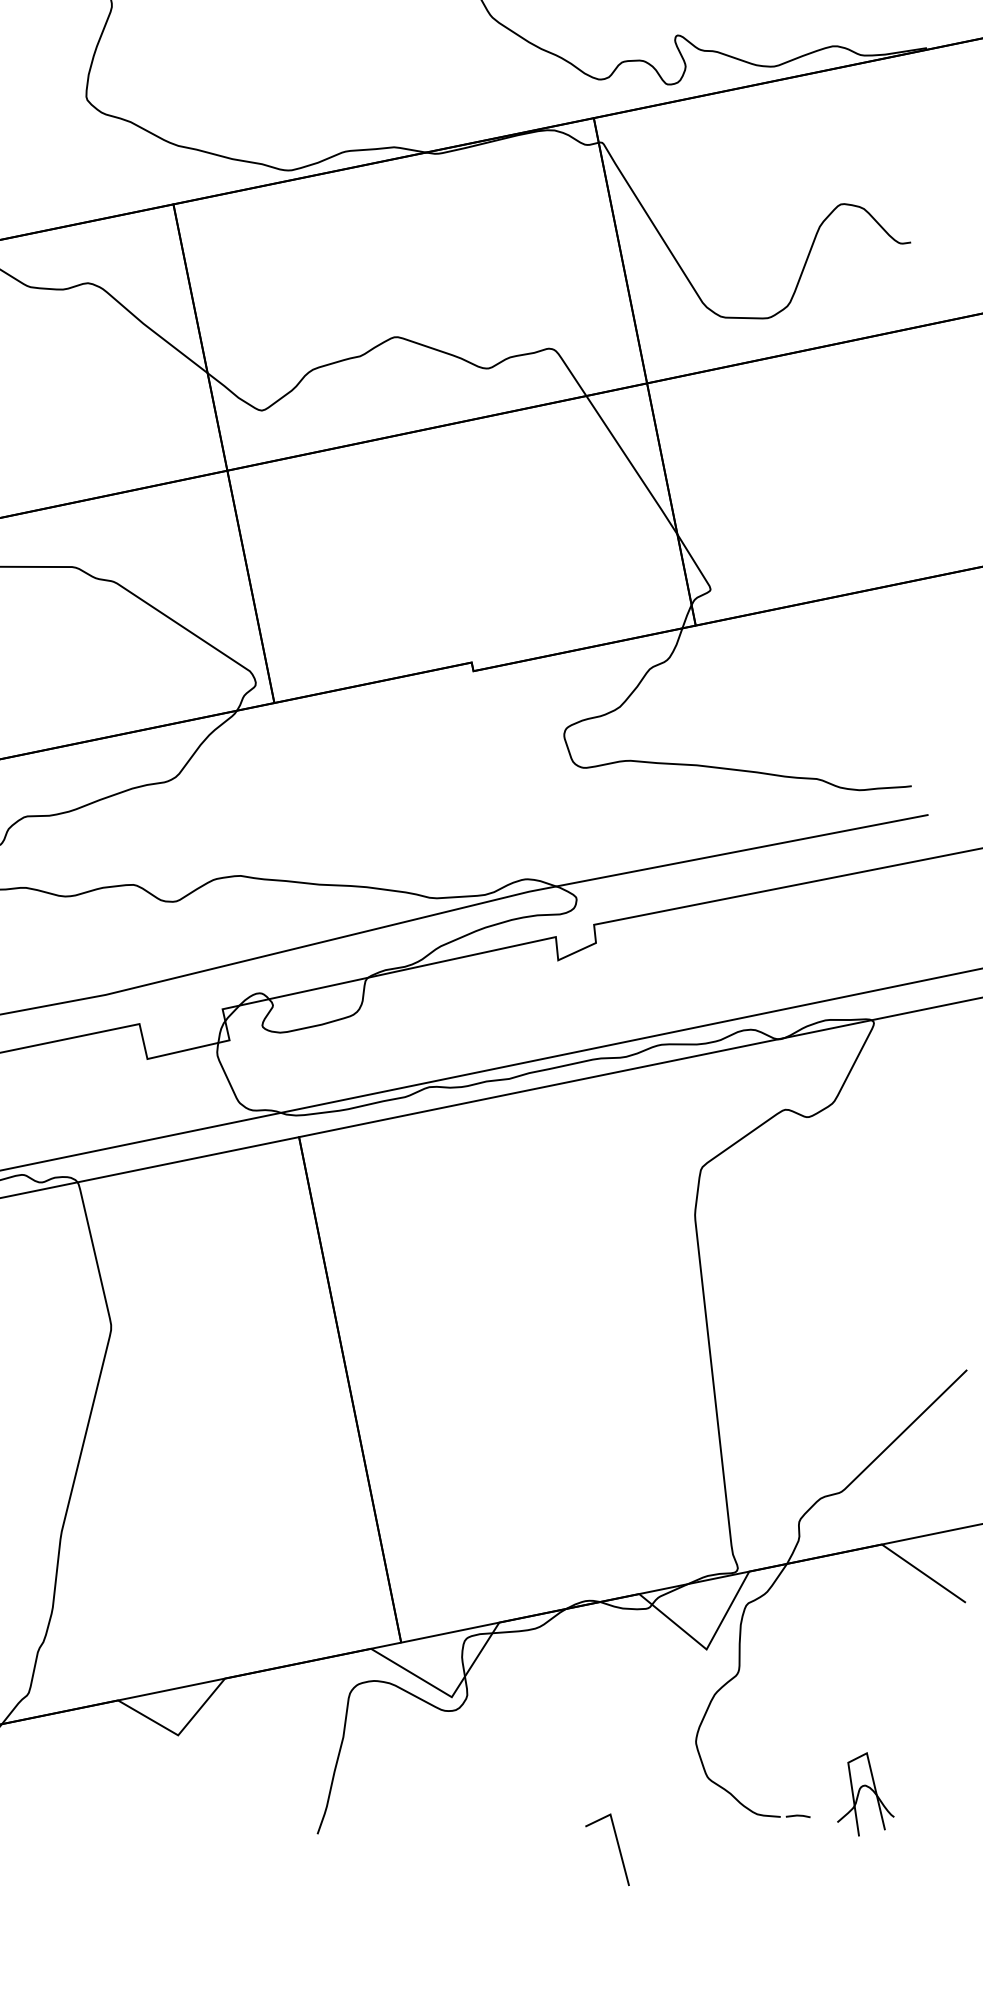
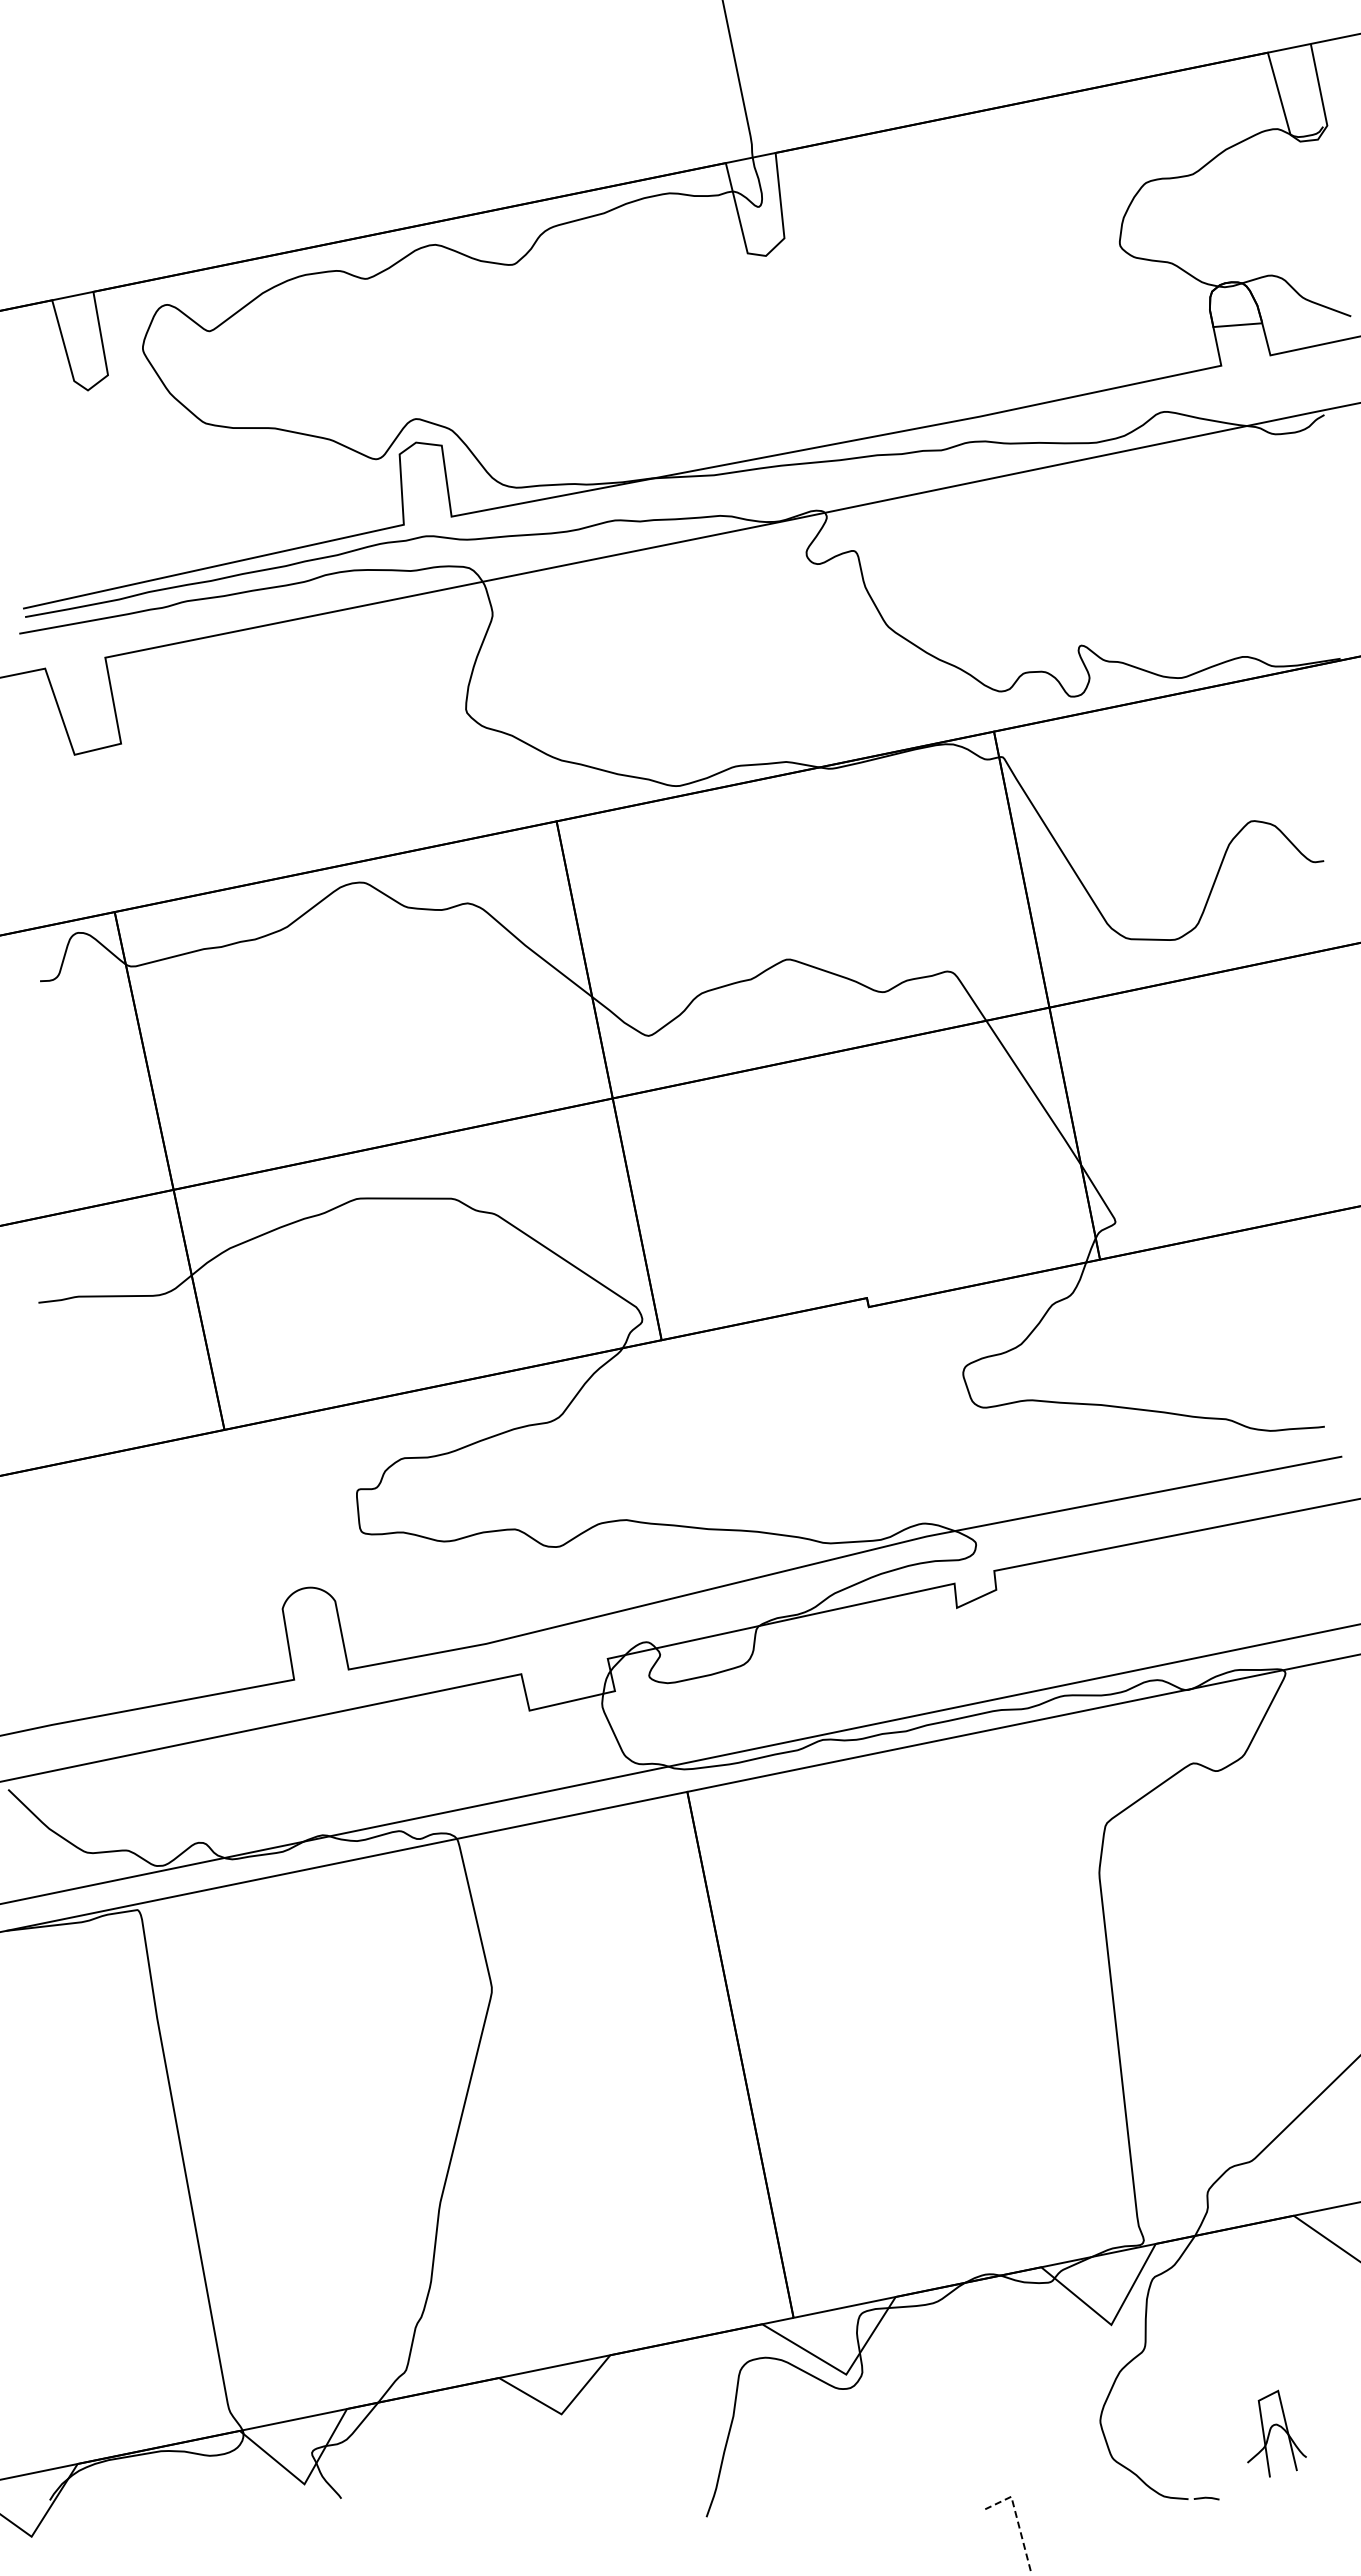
part: (865, 1794) -> (1276, 2433), moved
line: (616, 1835) -> (1017, 2518), solid -> dashed

